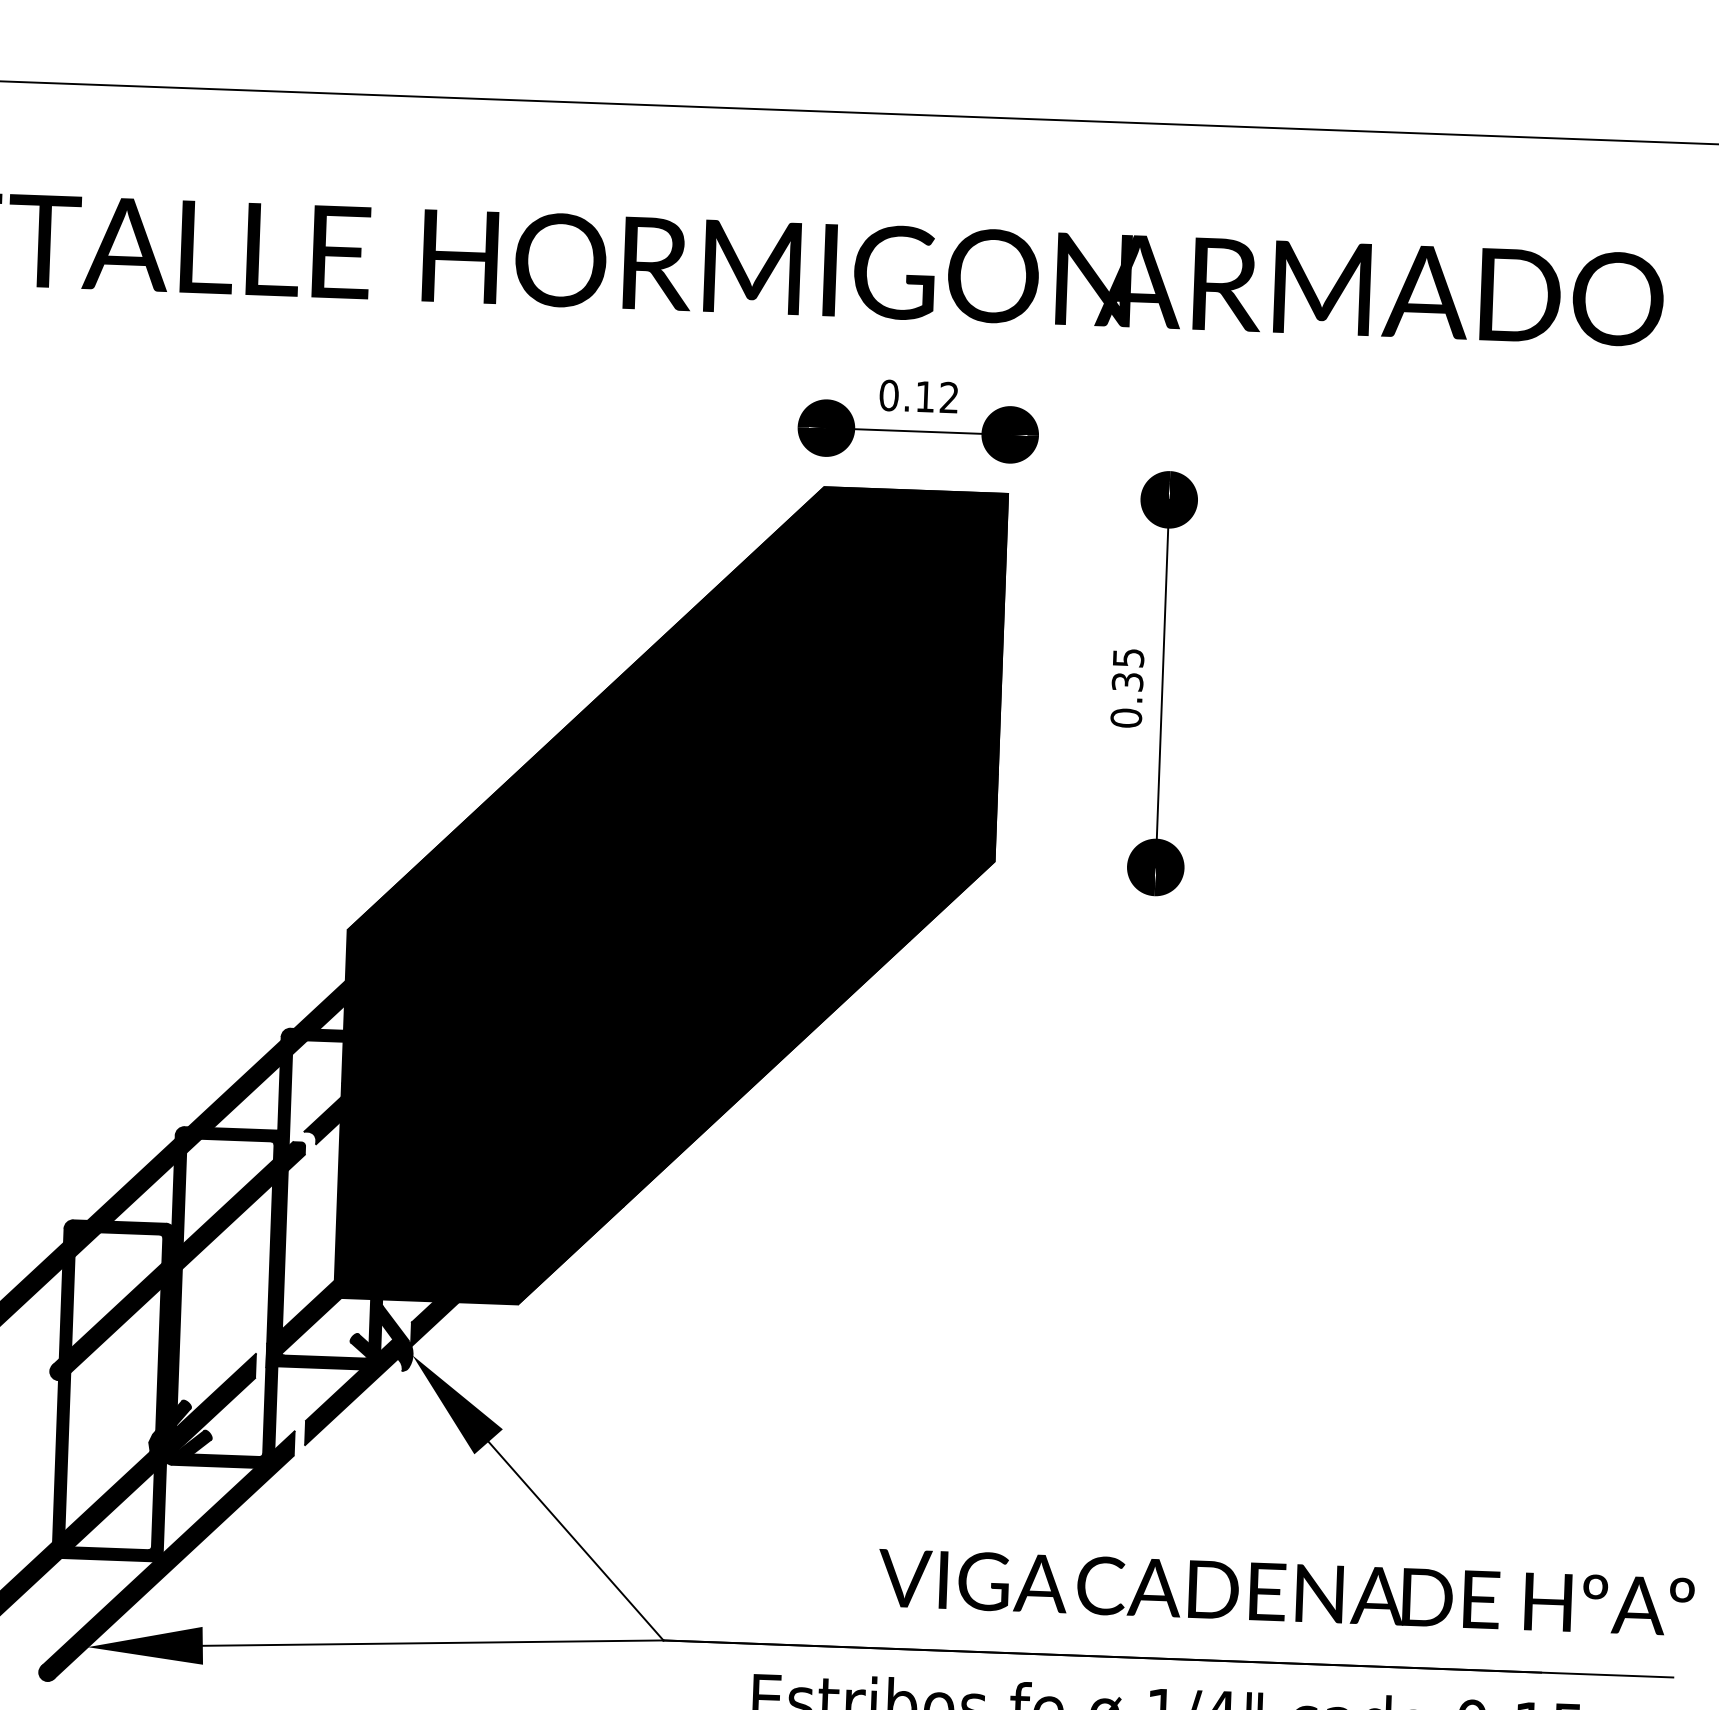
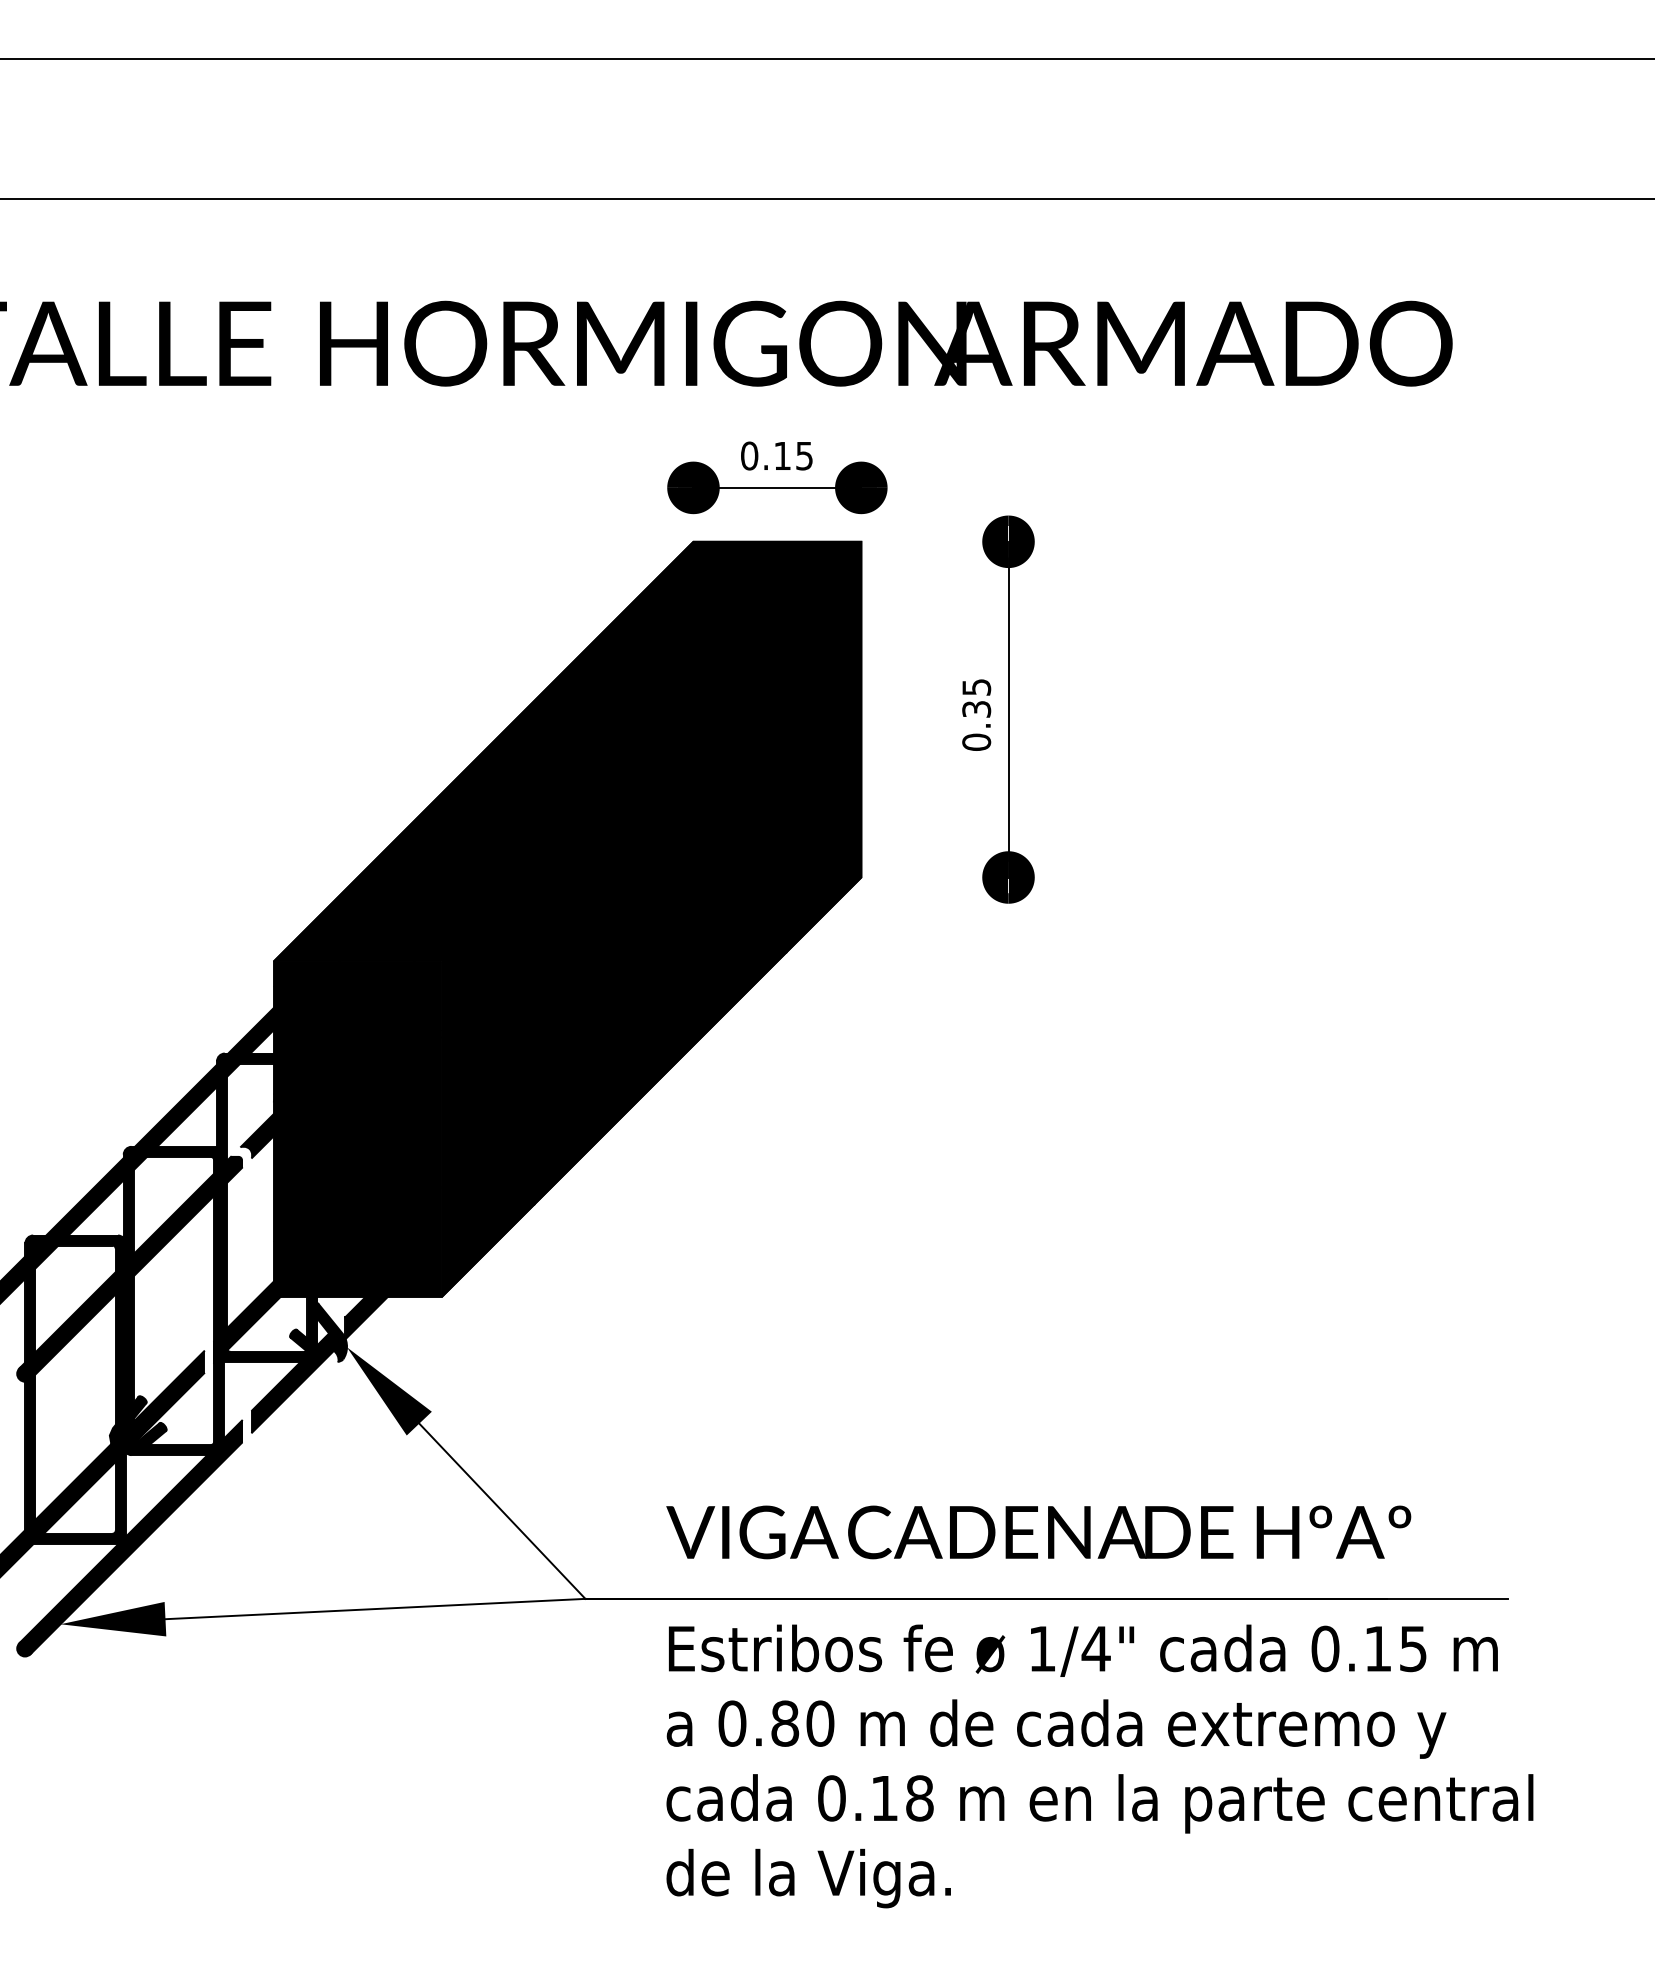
text: (949, 397) -> (804, 455), 0.12 -> 0.15
text: (1285, 1592) -> (1038, 1532), moved

